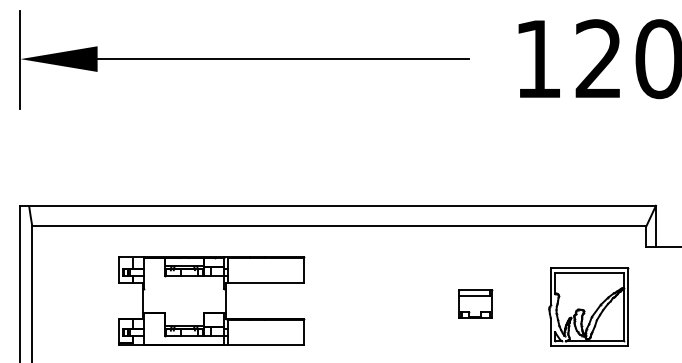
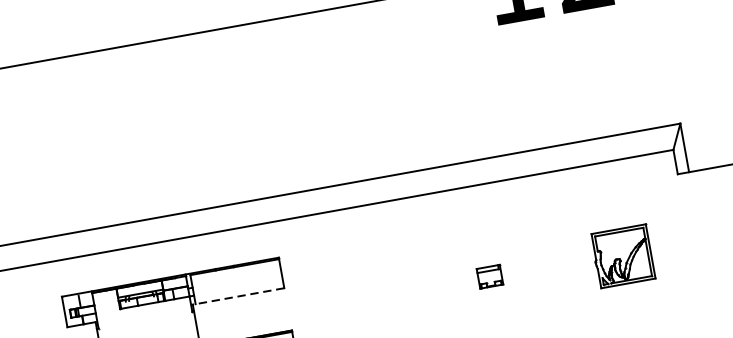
line: (264, 282) -> (237, 296), solid -> dashed
part: (475, 303) -> (489, 276), size x0.6
part: (588, 306) -> (622, 255), size x0.6

